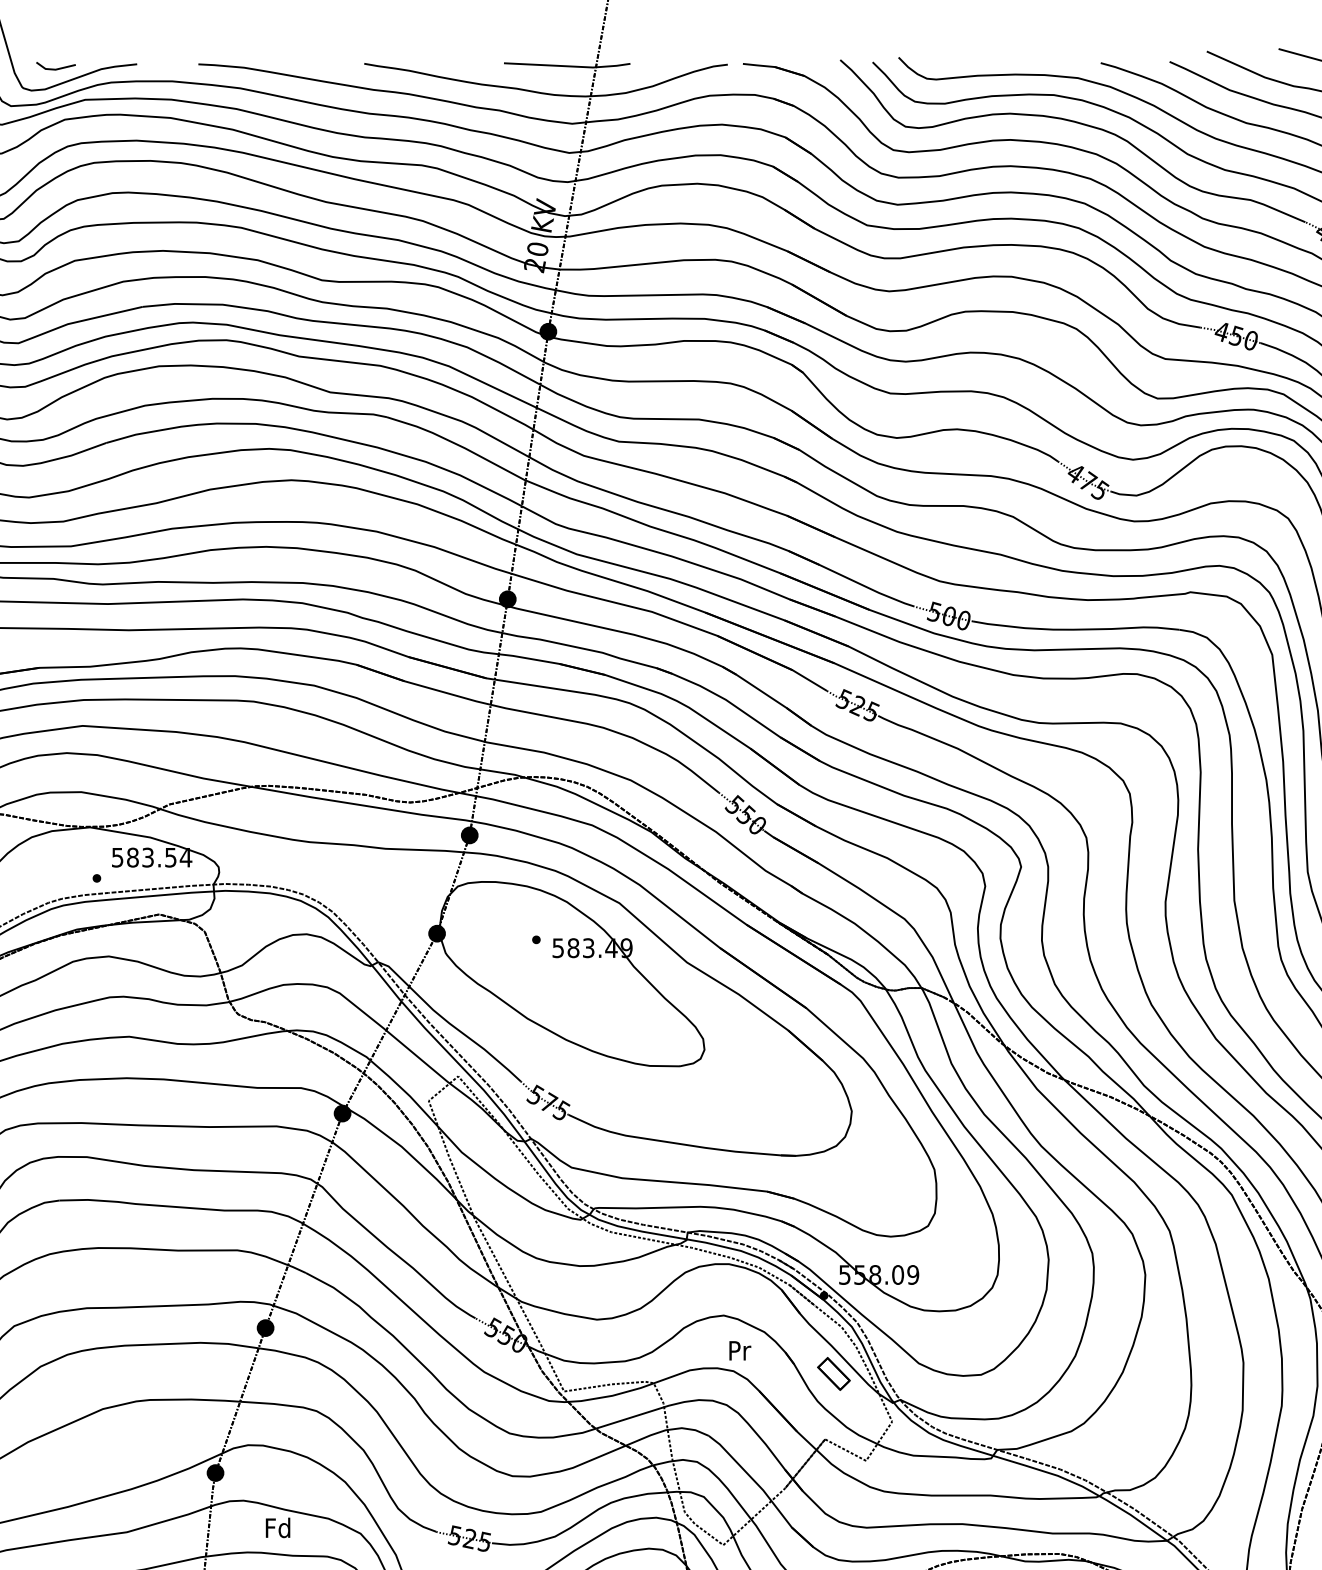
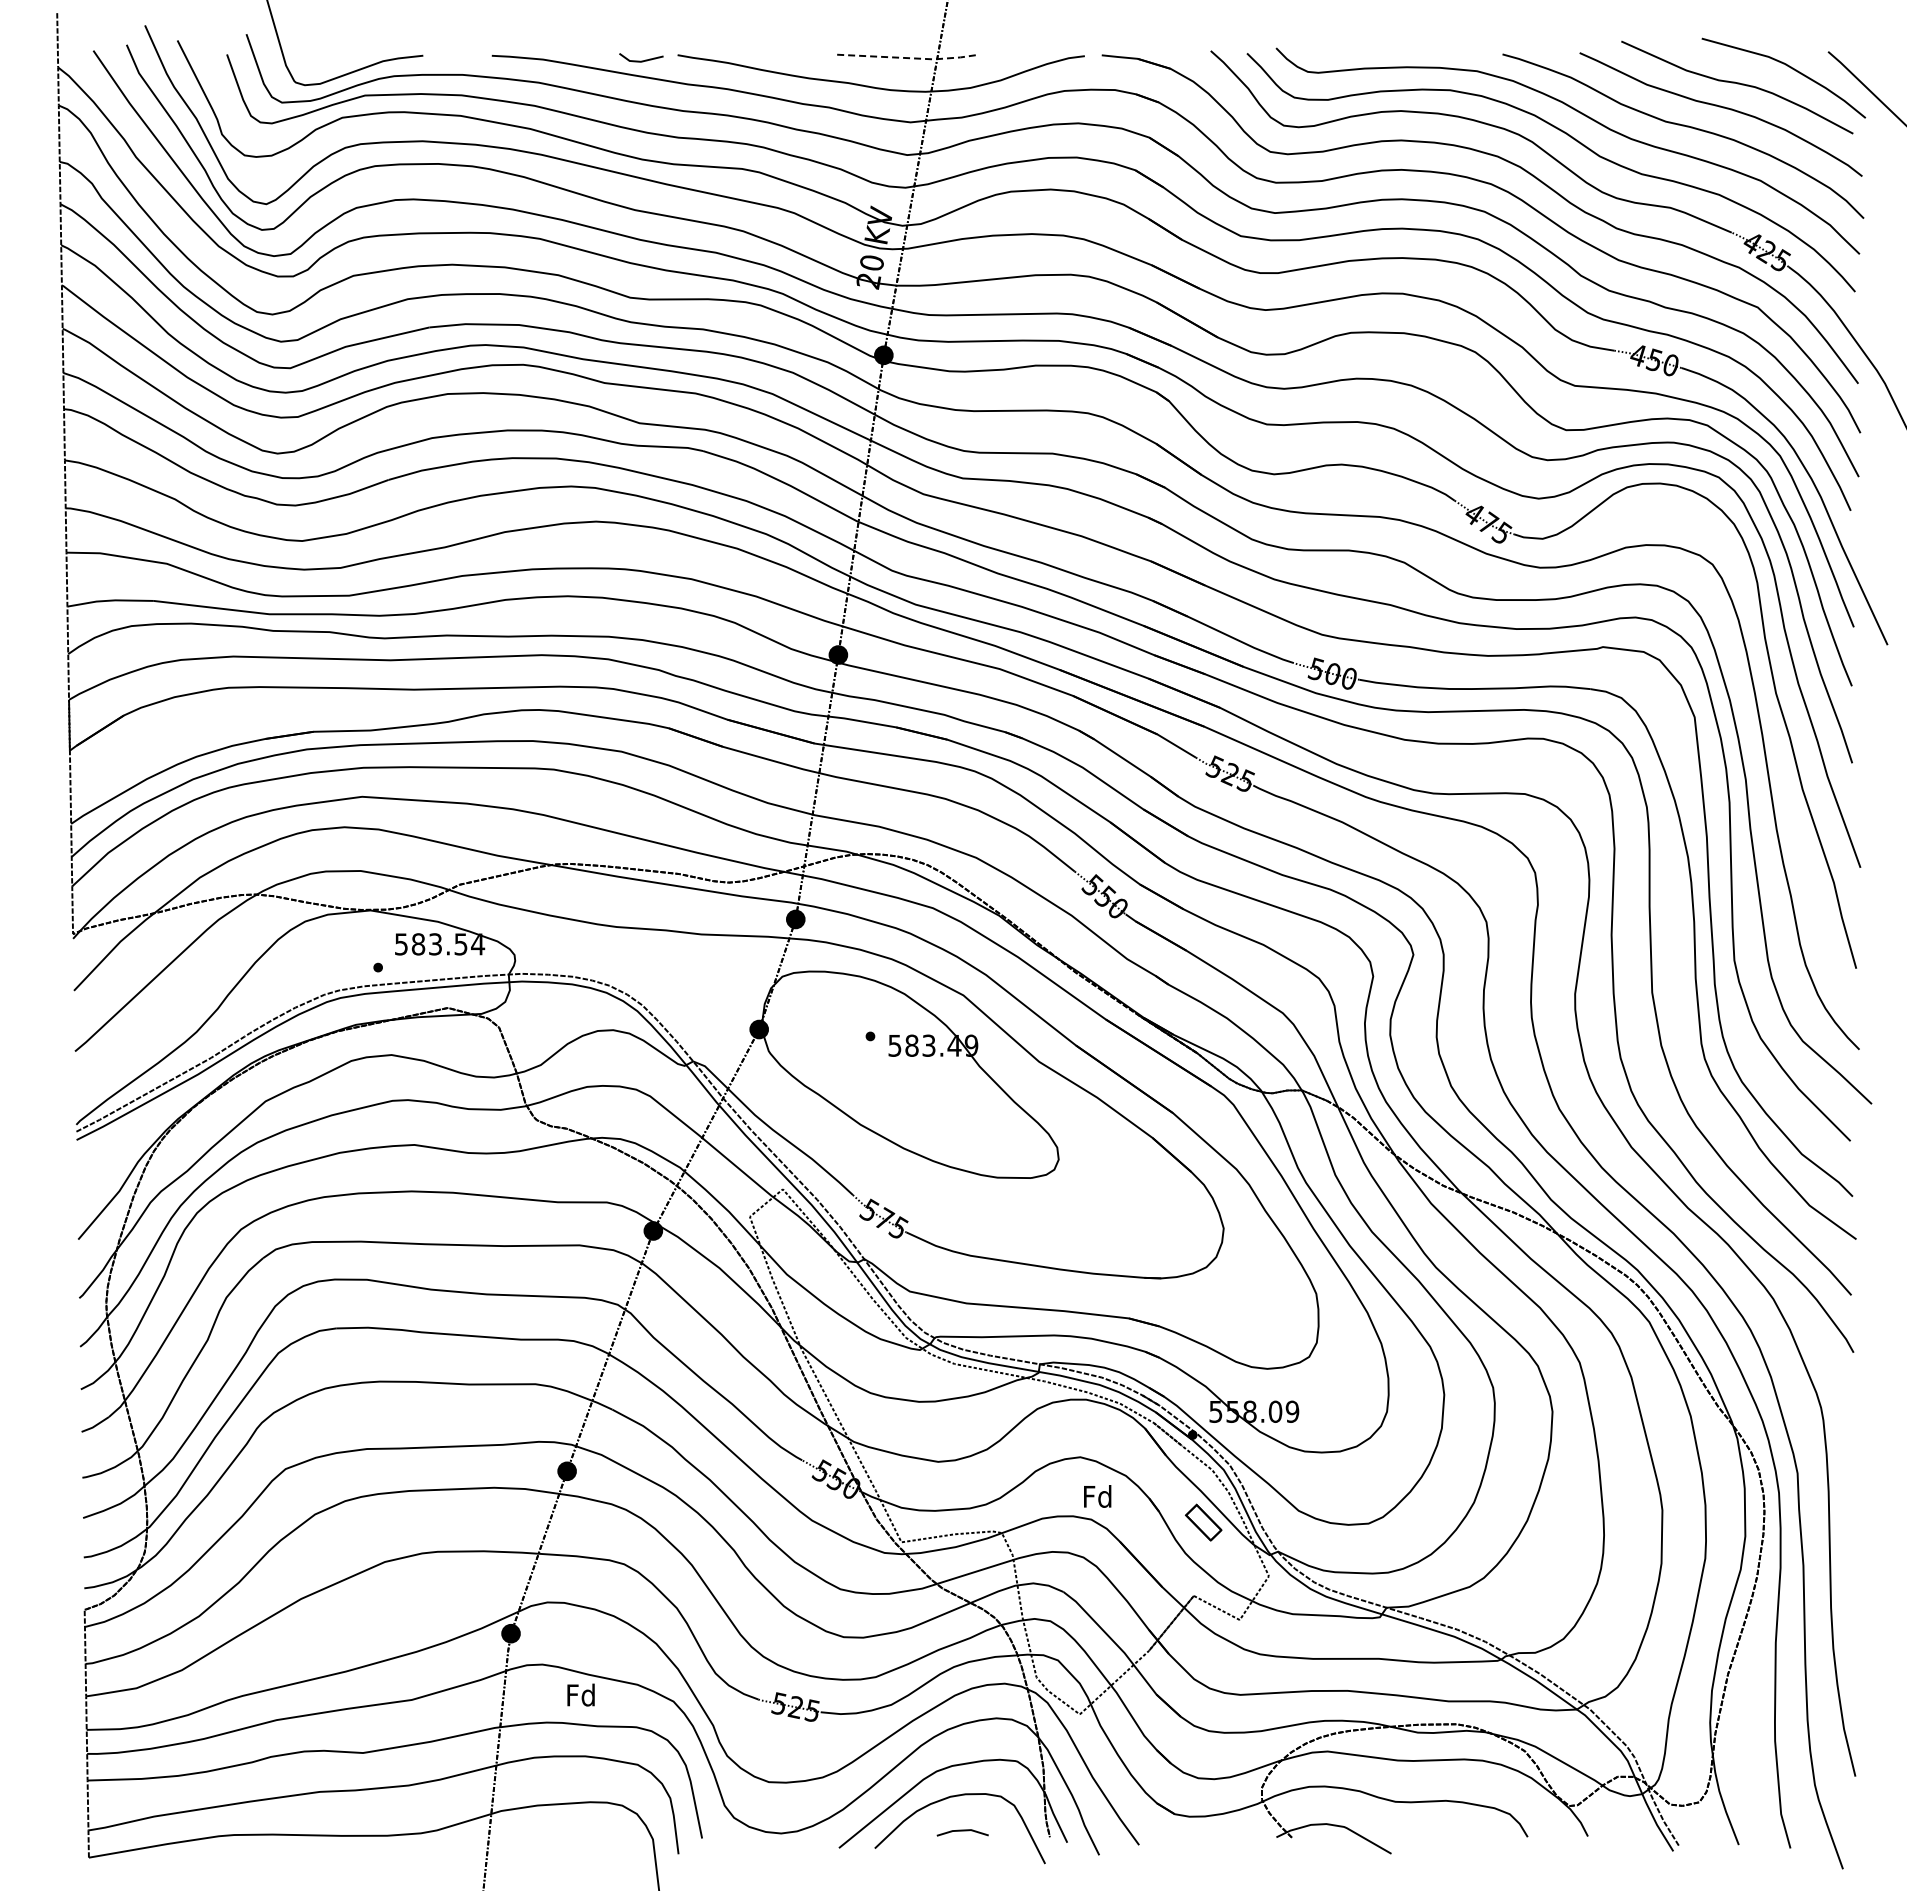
line: (567, 66) -> (905, 58), solid -> dashed
line: (56, 68) -> (641, 60), moved
text: (739, 1350) -> (1097, 1496), Pr -> Fd

